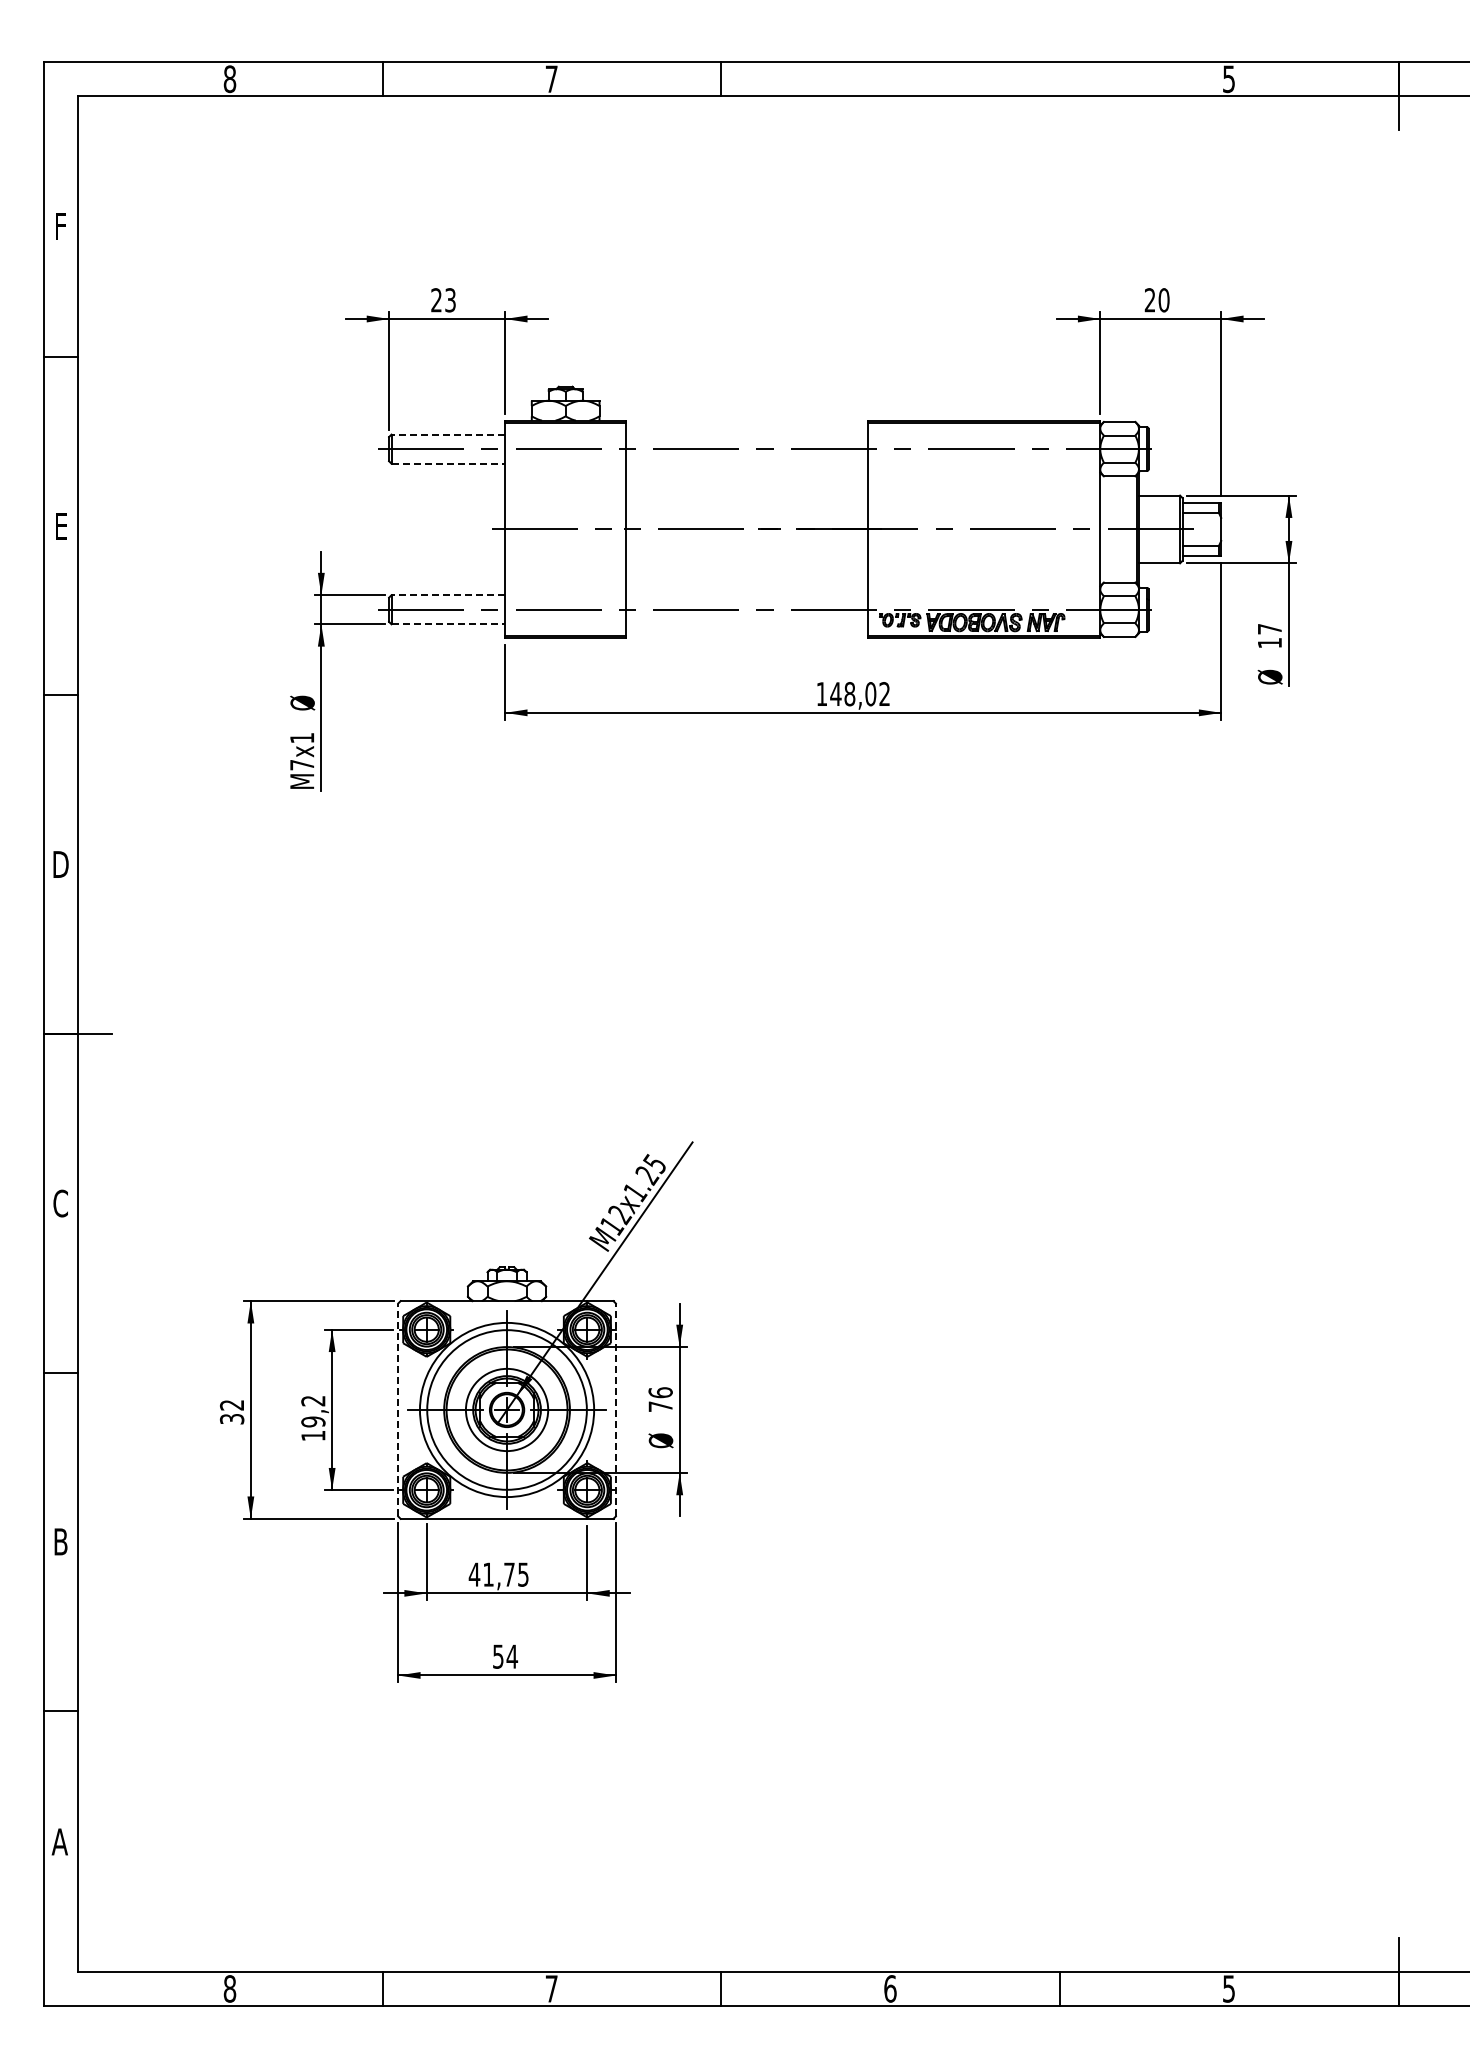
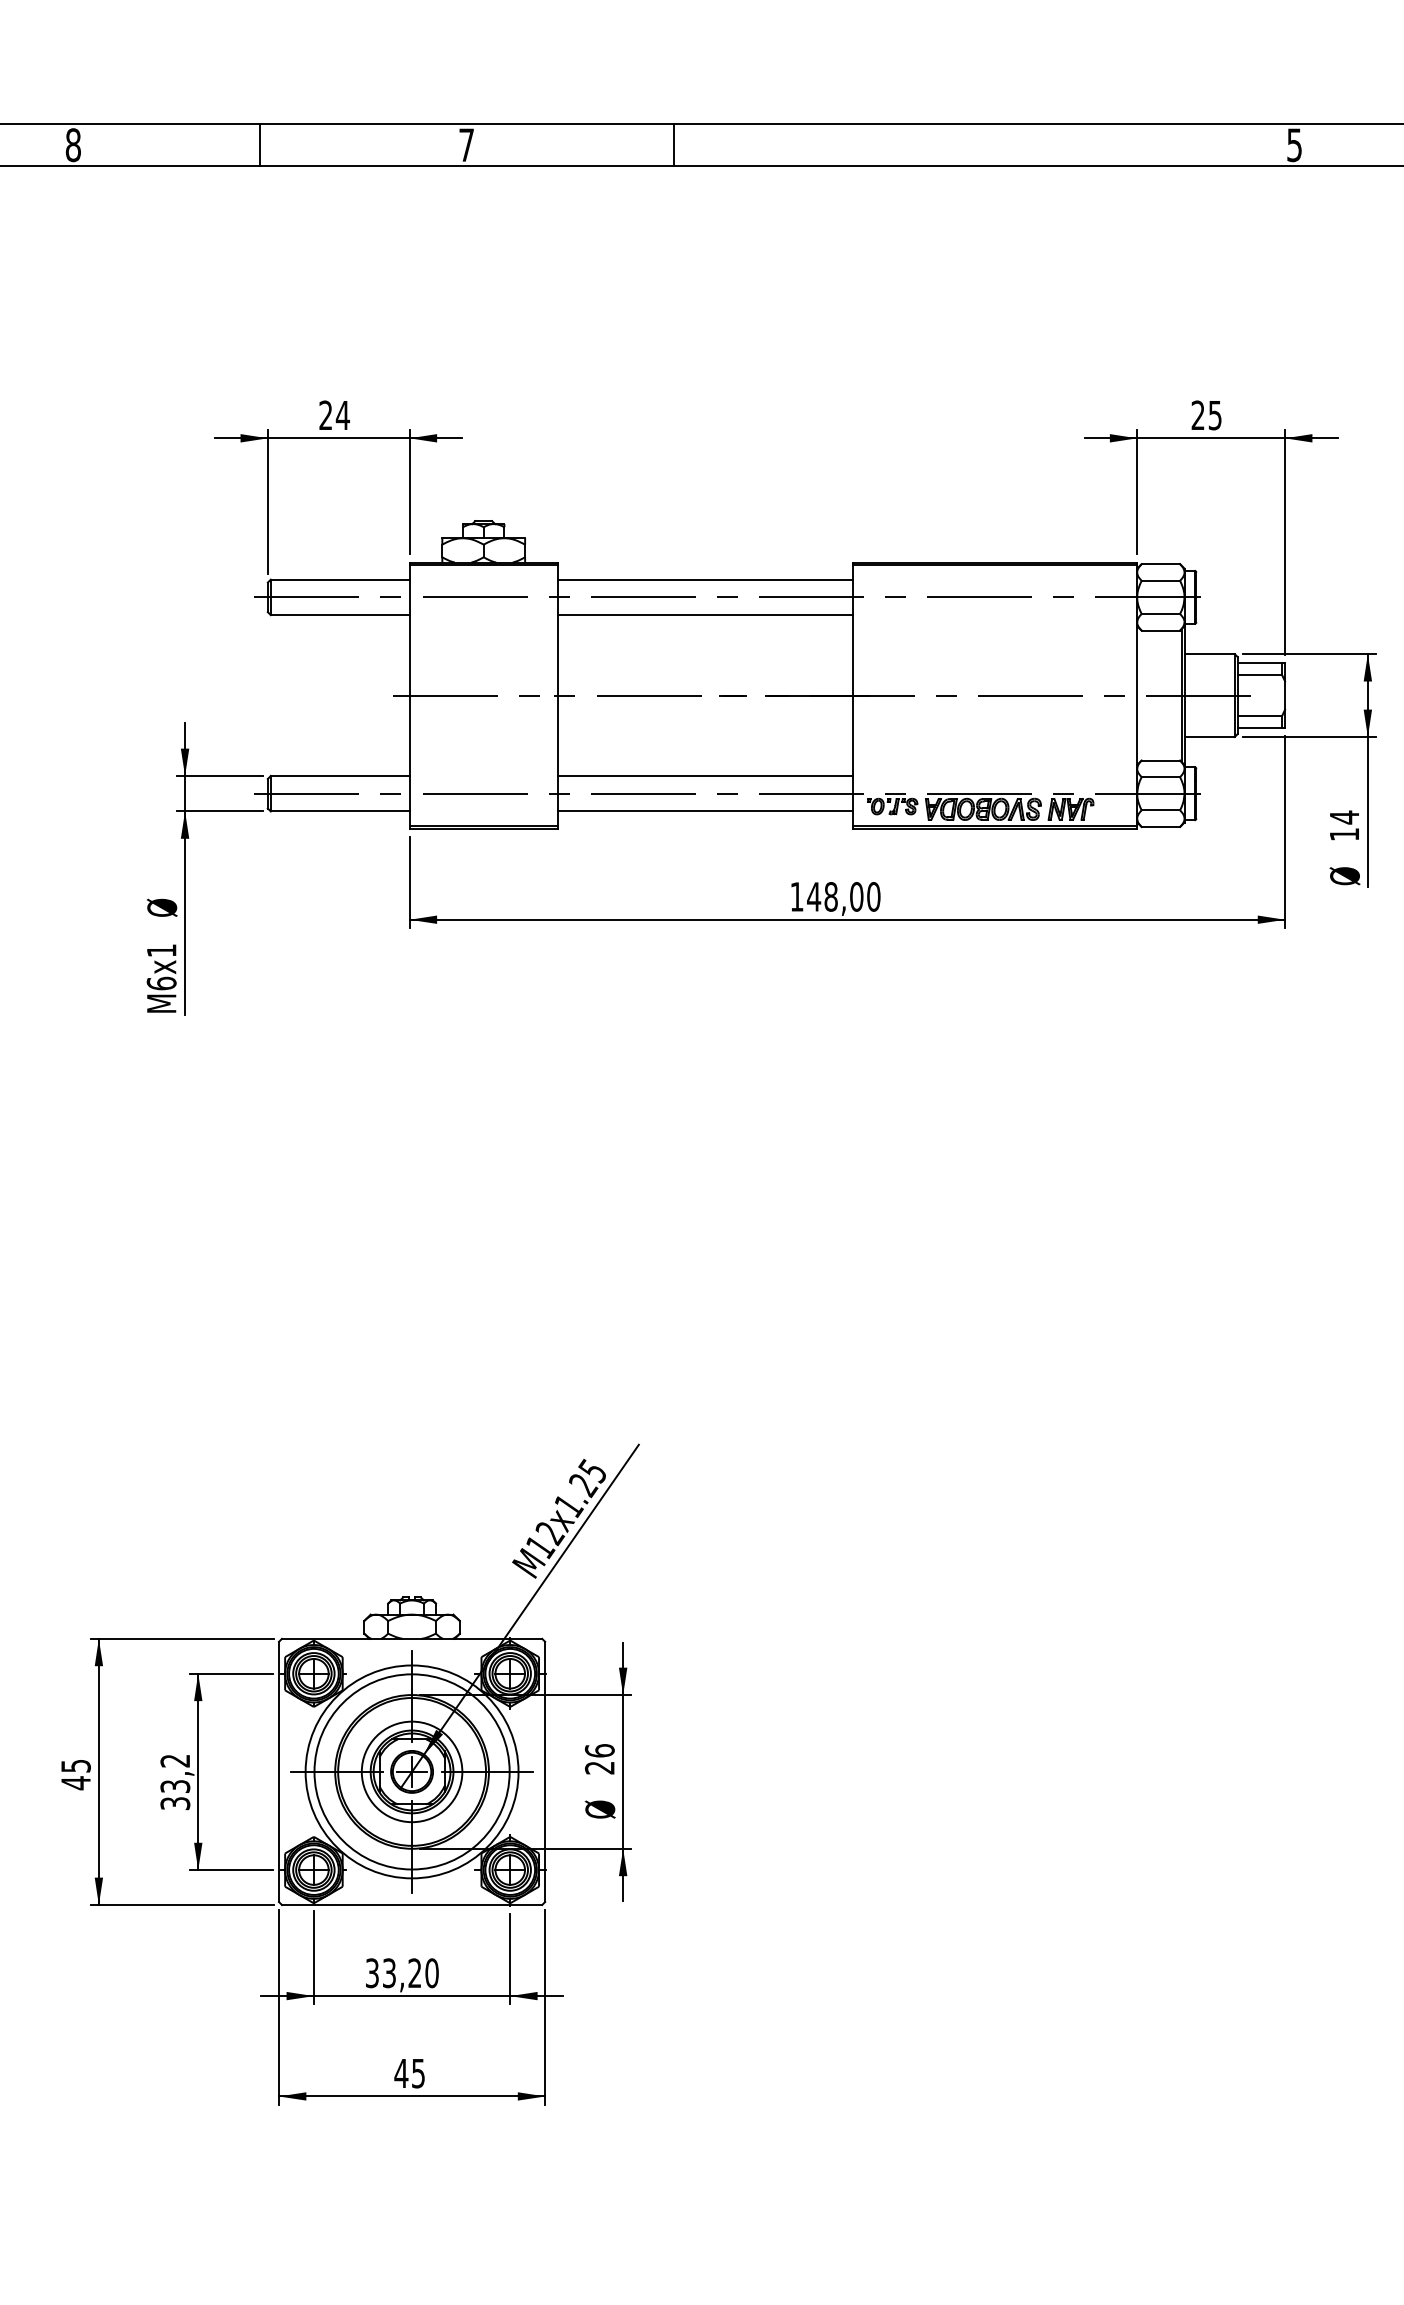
text: (450, 300) -> (342, 415), 23 -> 24
text: (1163, 300) -> (1214, 415), 20 -> 25
line: (448, 434) -> (340, 579), dashed -> solid
line: (747, 434) -> (705, 579), added
line: (448, 463) -> (340, 614), dashed -> solid
line: (747, 463) -> (705, 614), added
line: (448, 595) -> (340, 776), dashed -> solid
line: (747, 595) -> (705, 776), added
line: (448, 624) -> (340, 811), dashed -> solid
line: (747, 624) -> (705, 811), added
text: (1269, 629) -> (1344, 817), 17 -> 14
text: (884, 694) -> (873, 897), 148,02 -> 148,00
text: (302, 764) -> (162, 982), M7x1 -> M6x1
text: (660, 1406) -> (599, 1767), 76 -> 26
line: (398, 1409) -> (279, 1771), dashed -> solid
line: (615, 1409) -> (544, 1771), dashed -> solid
text: (231, 1412) -> (75, 1774), 32 -> 45
text: (313, 1428) -> (175, 1794), 19,2 -> 33,2
text: (498, 1574) -> (401, 1973), 41,75 -> 33,20
text: (505, 1656) -> (410, 2073), 54 -> 45

